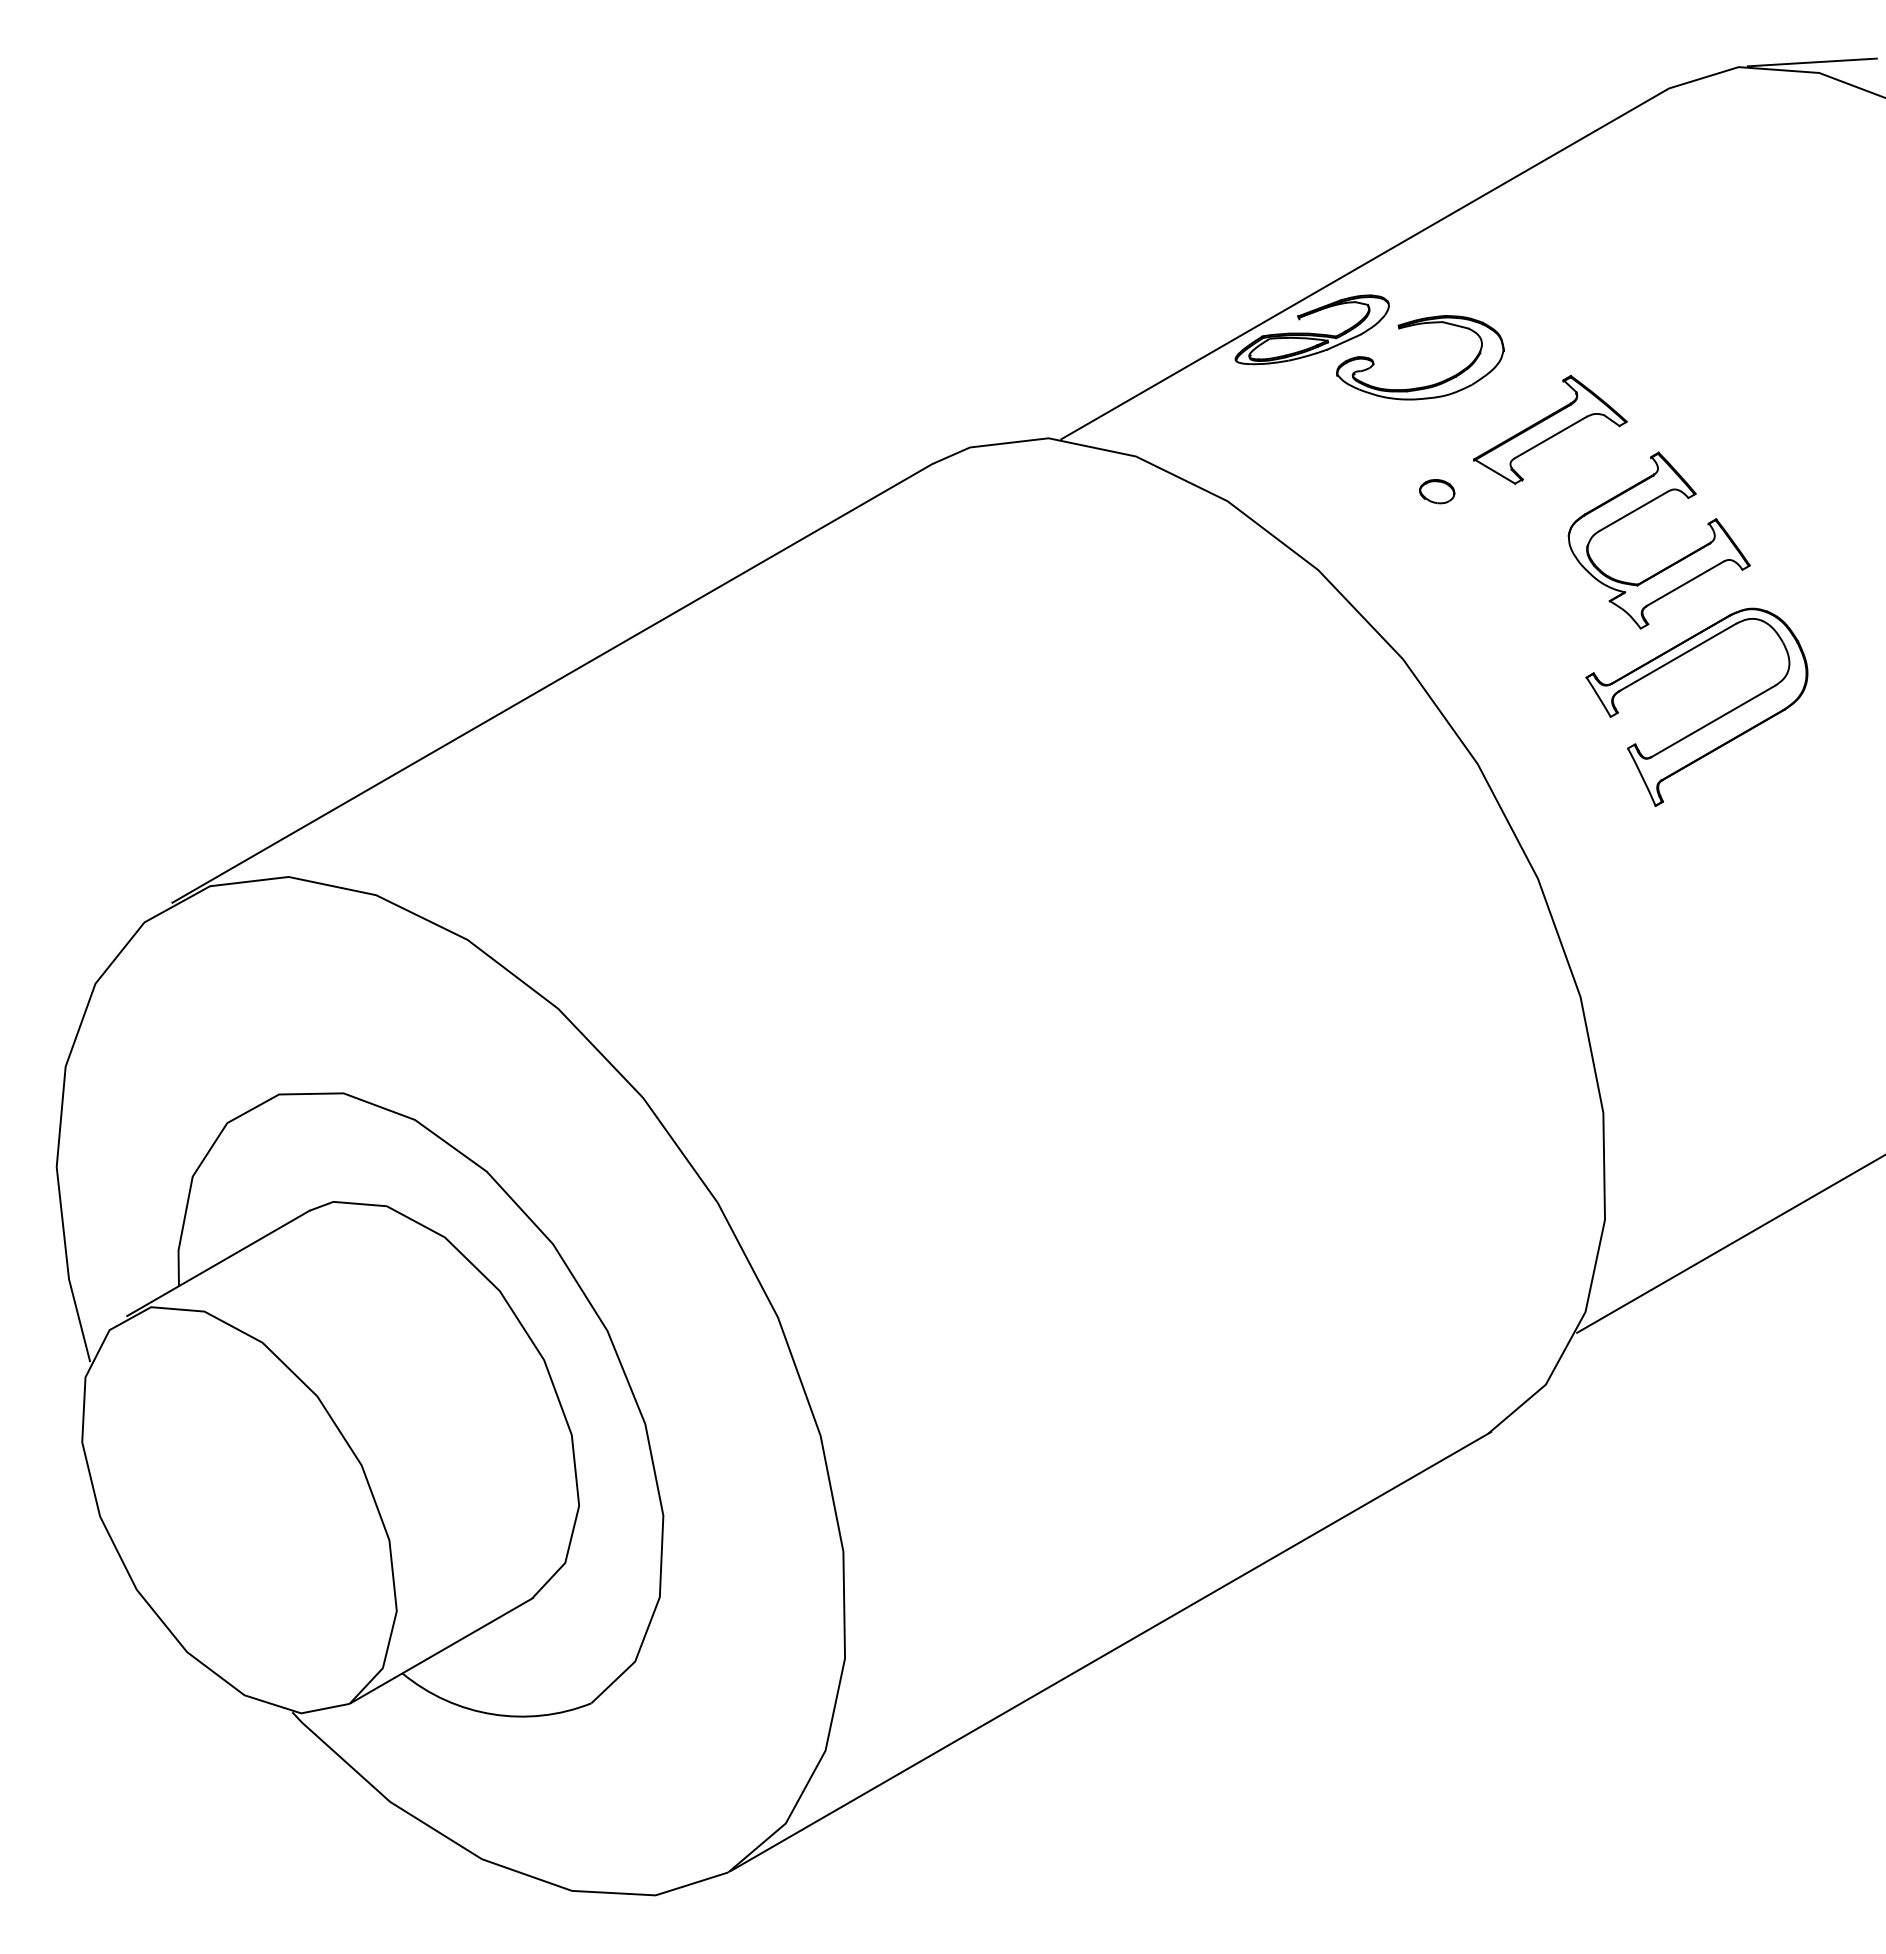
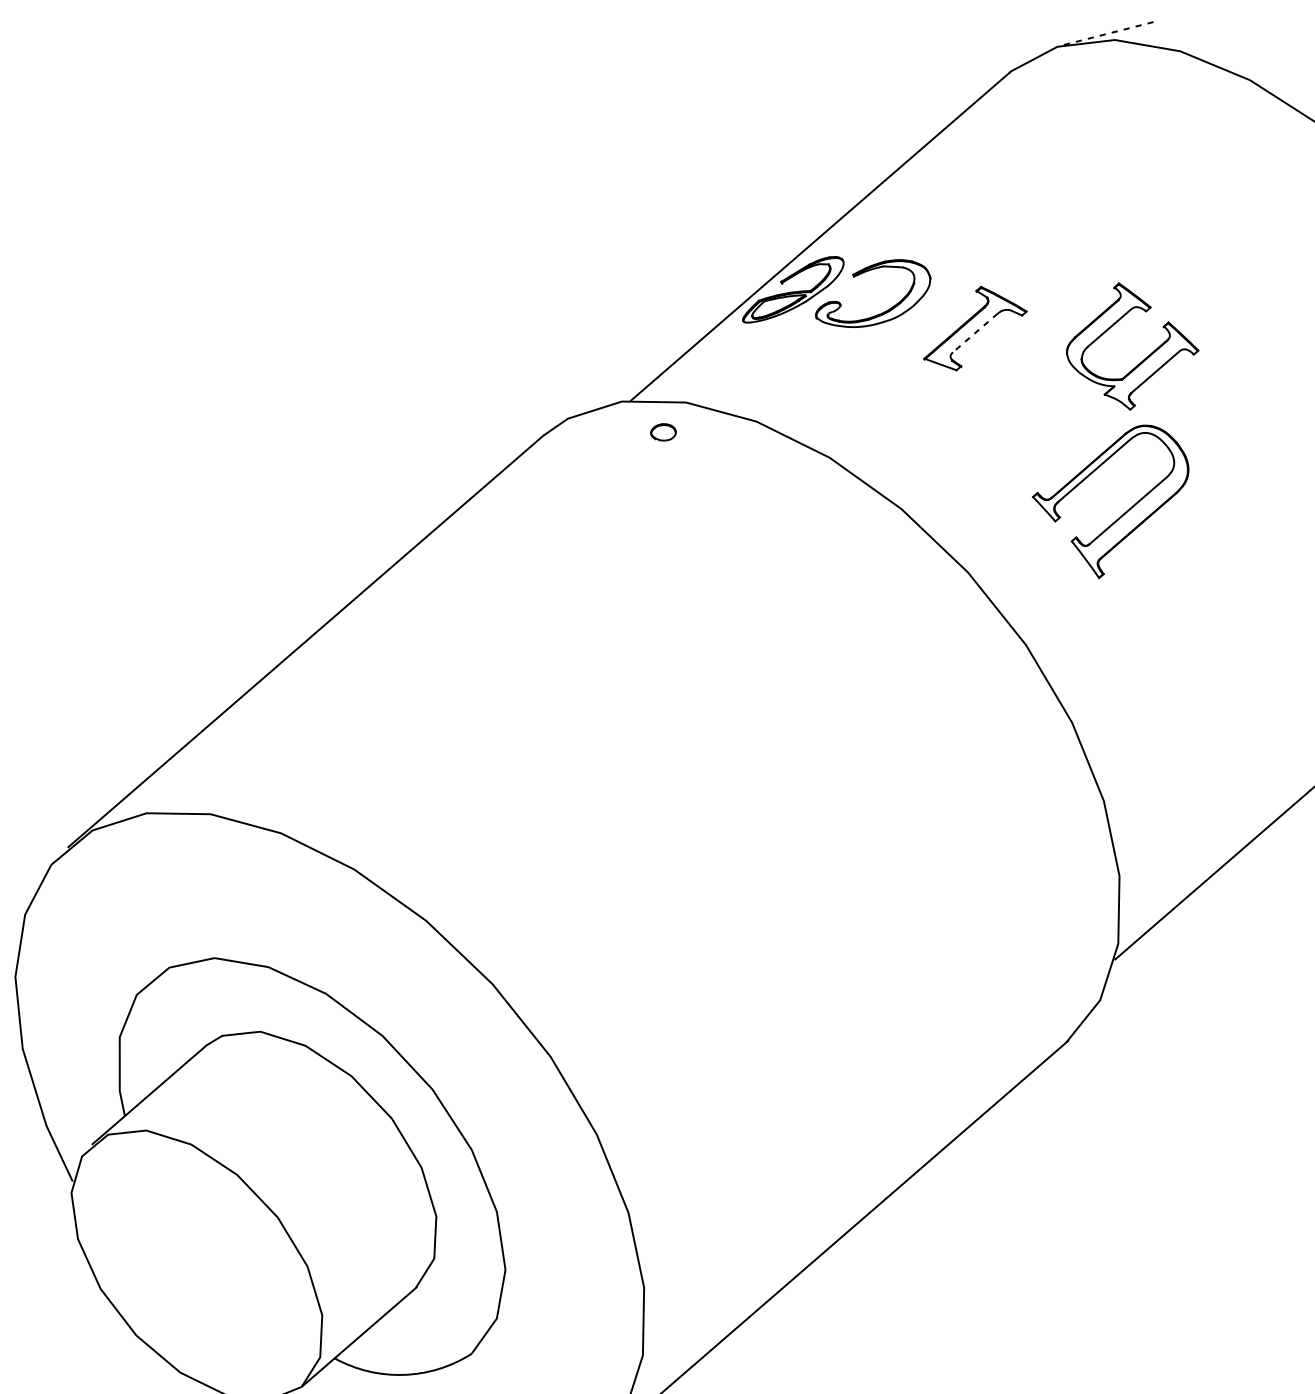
line: (1812, 62) -> (1108, 33), solid -> dashed
line: (1550, 437) -> (975, 332), solid -> dashed
part: (1437, 491) -> (663, 432), moved
part: (1670, 564) -> (1142, 360), moved

